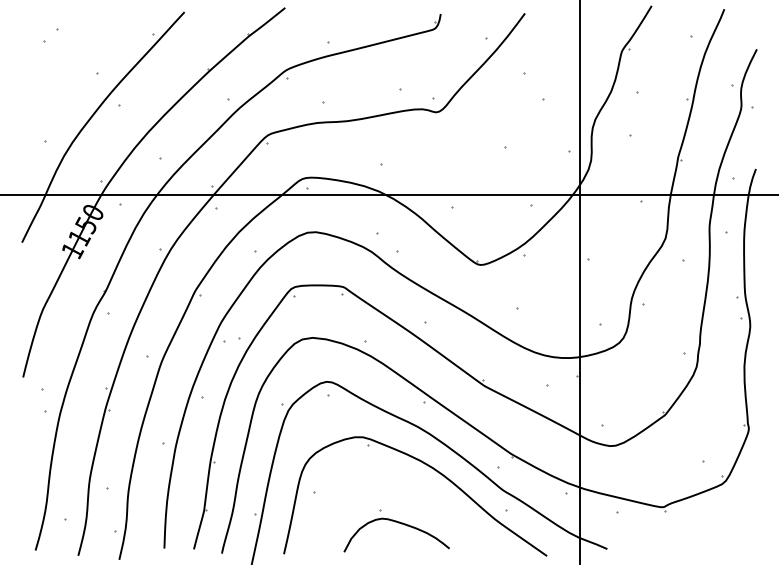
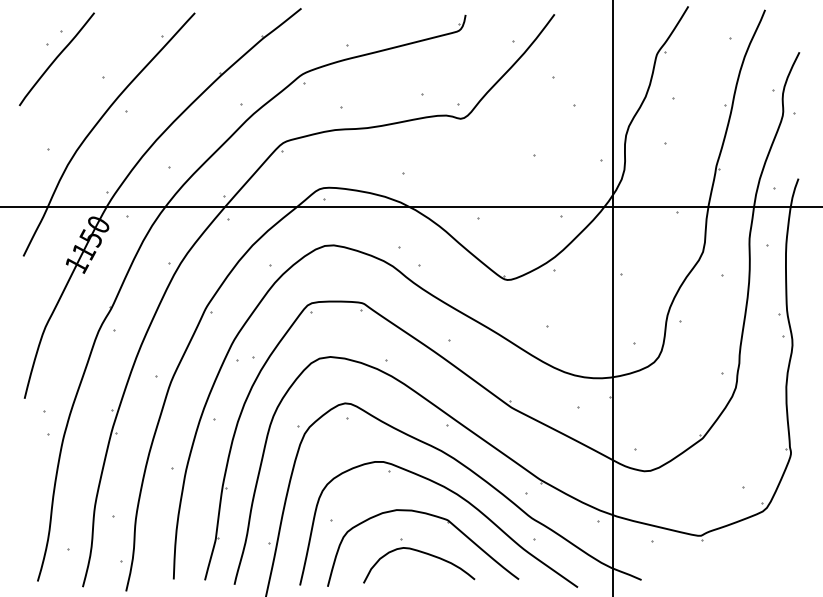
curve: (53, 56) -> (56, 59), added
part: (409, 488) -> (432, 516), added

